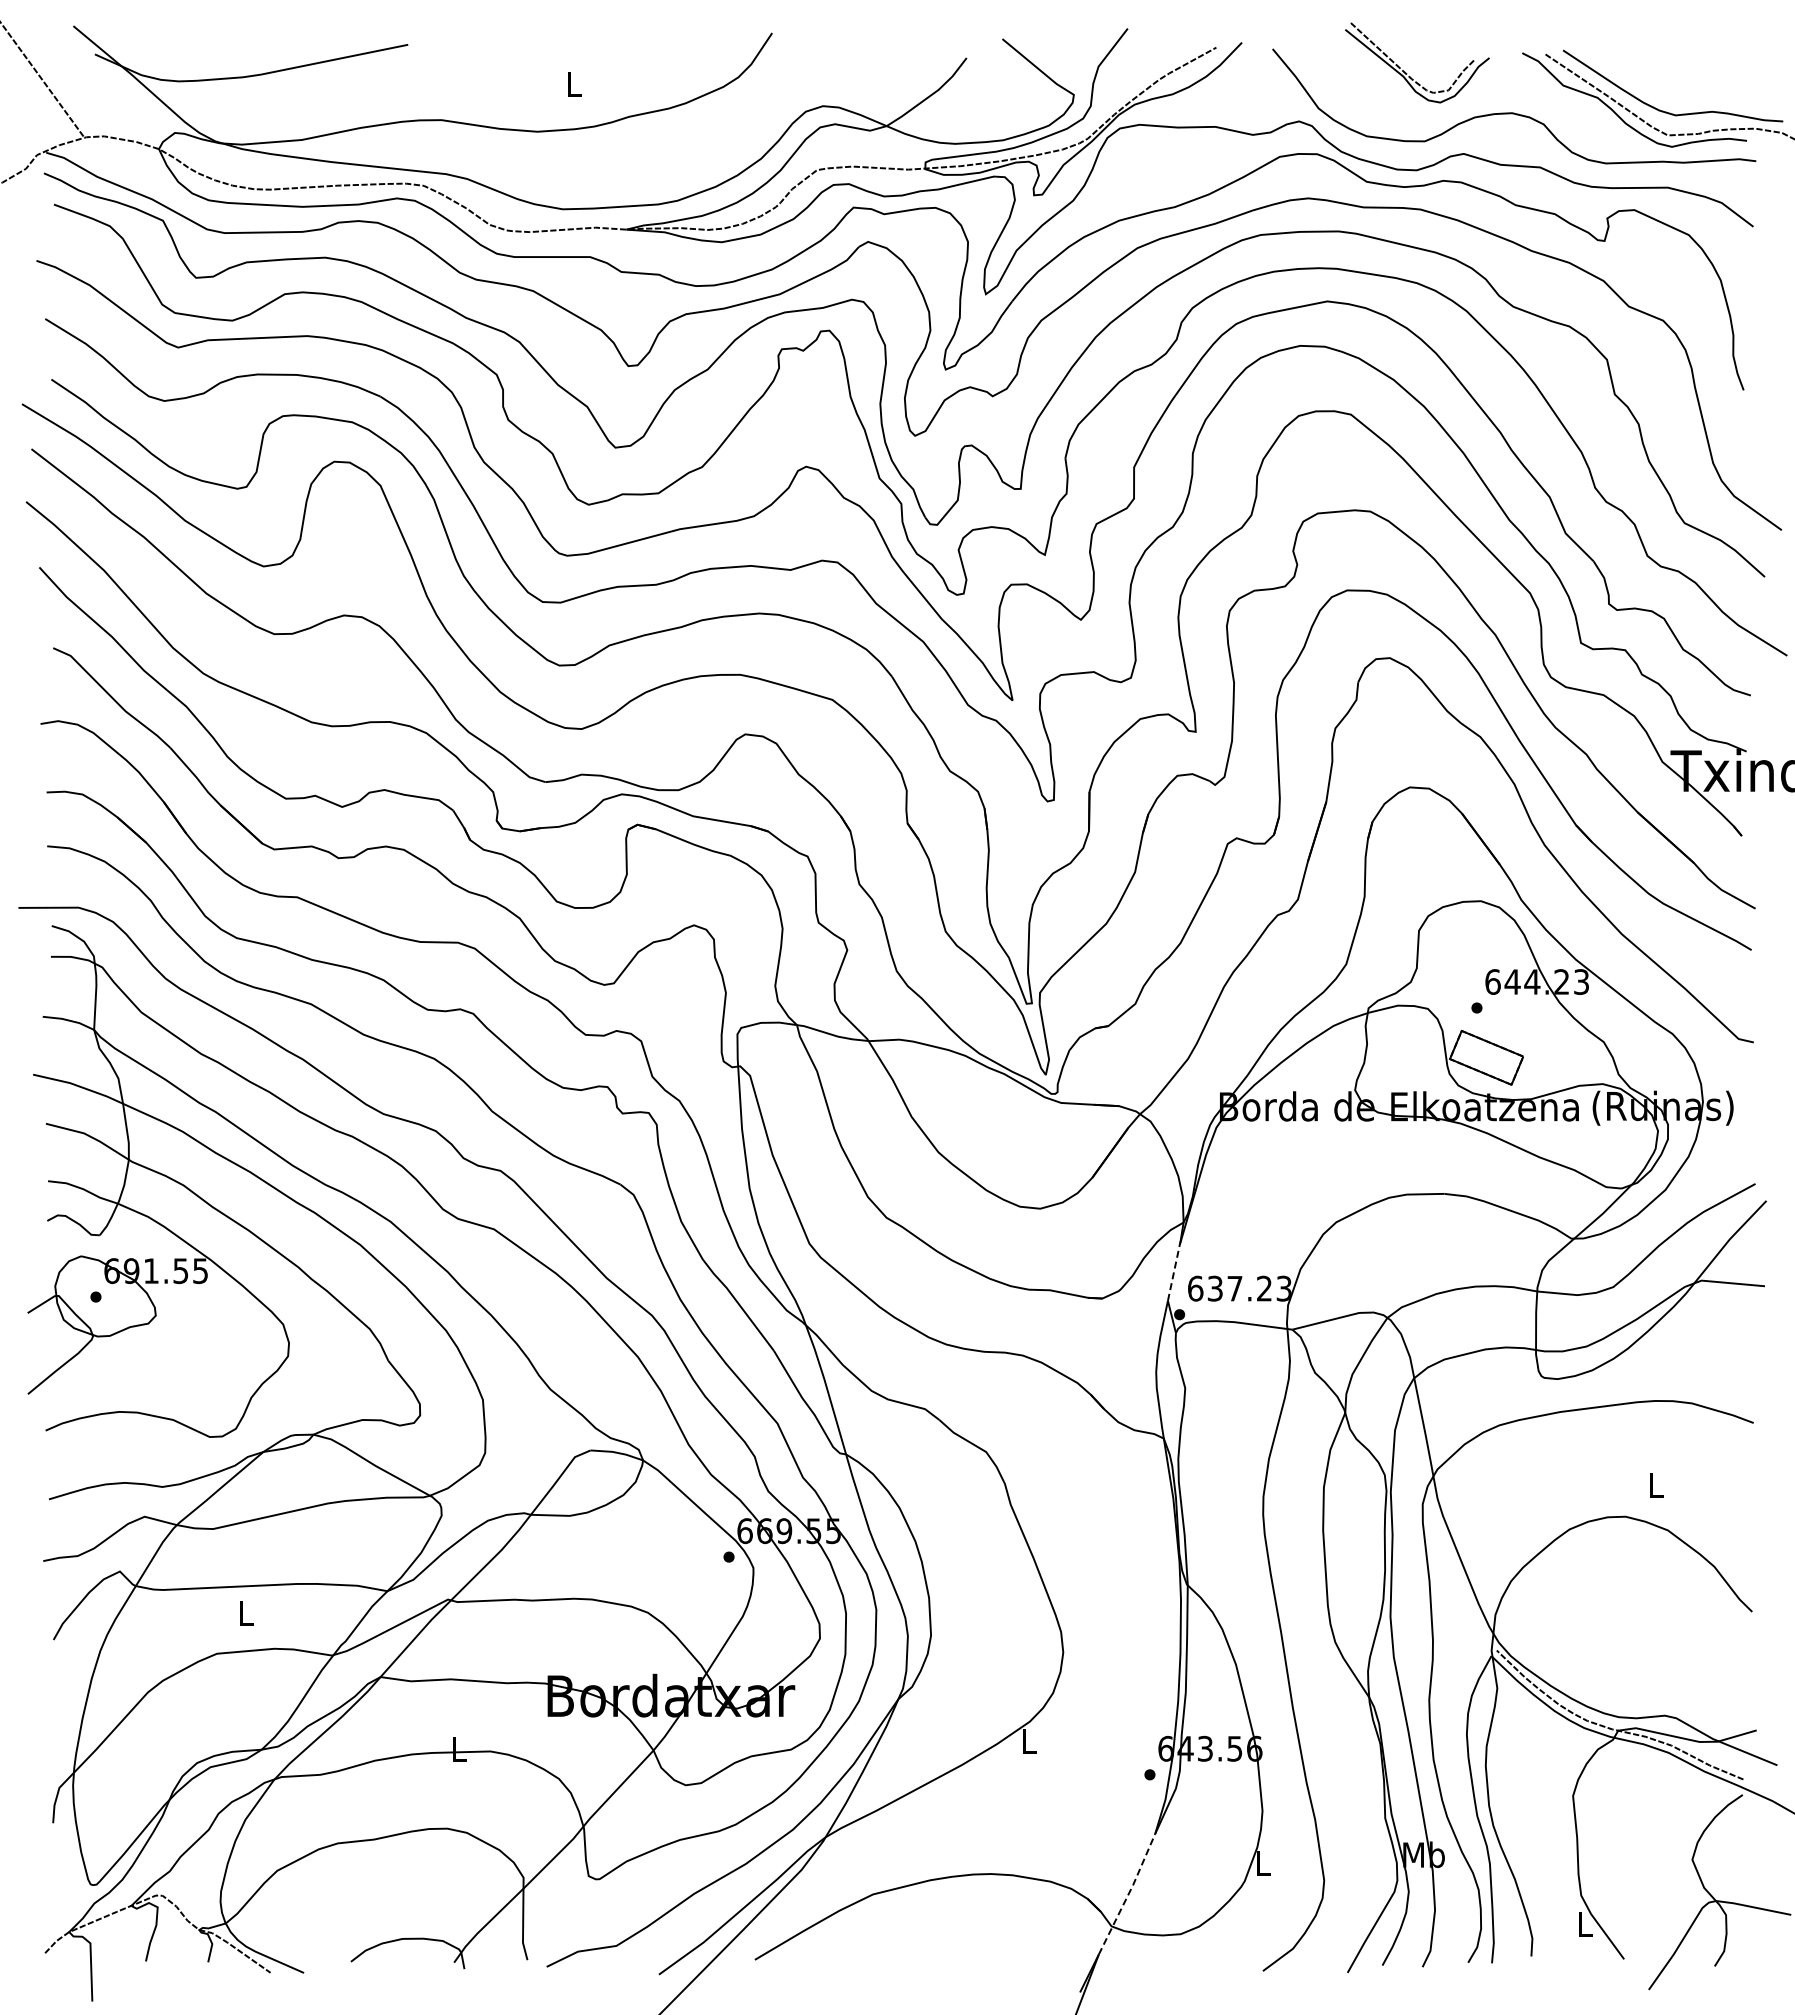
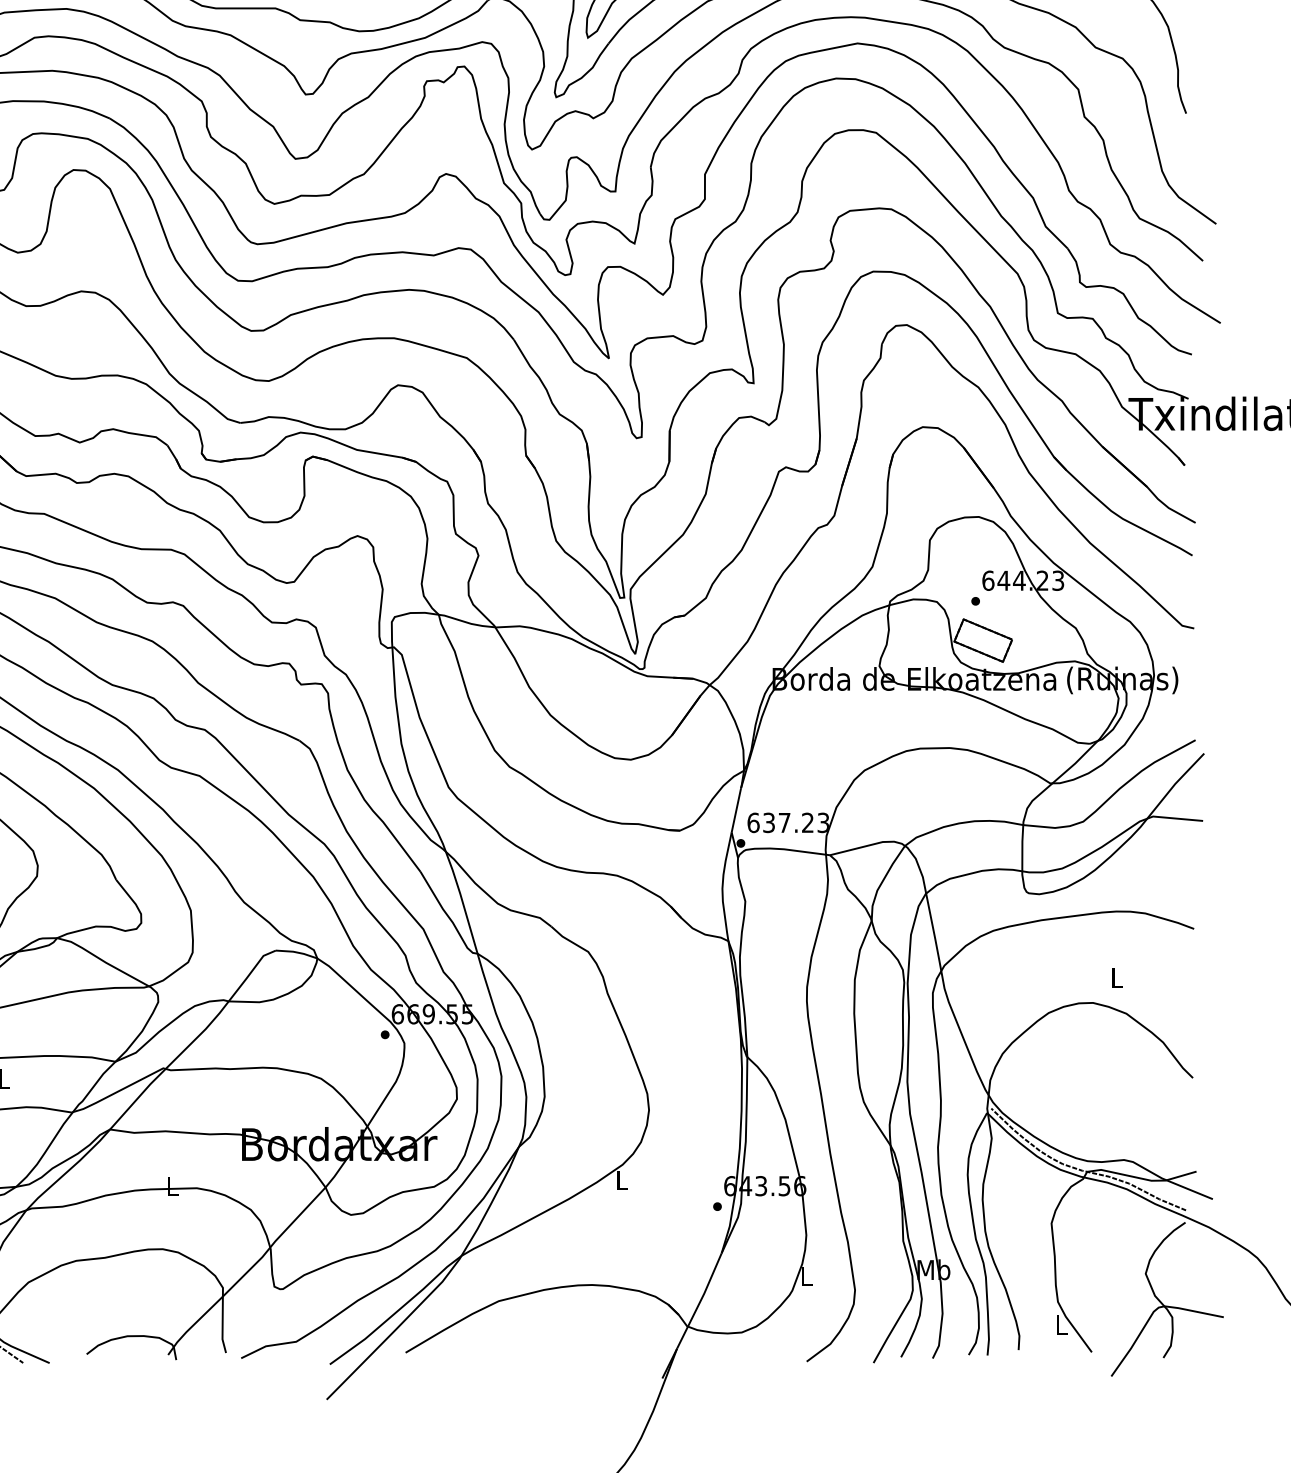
line: (1173, 1272) -> (736, 810), dashed -> solid
line: (1128, 1893) -> (700, 1300), dashed -> solid

